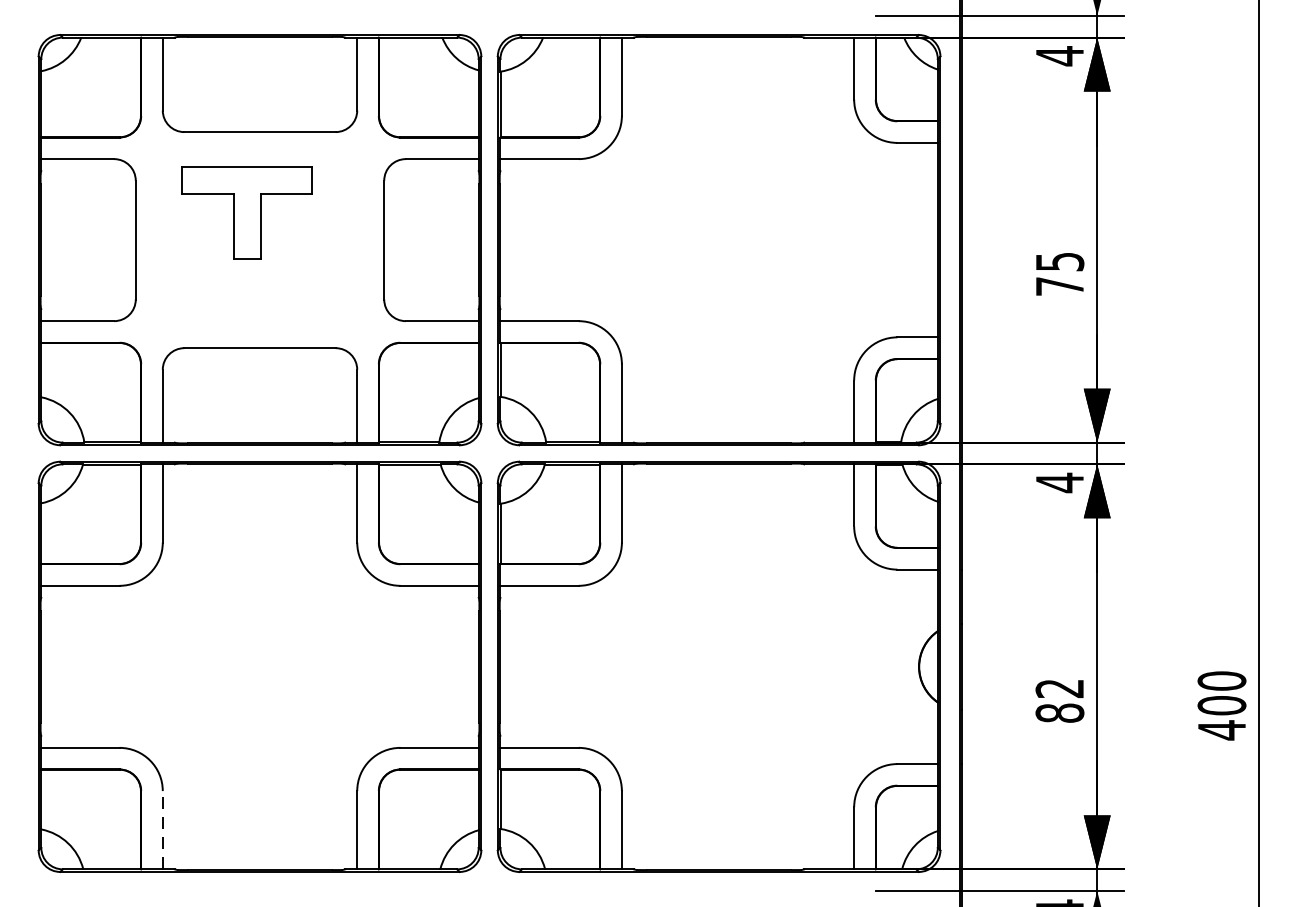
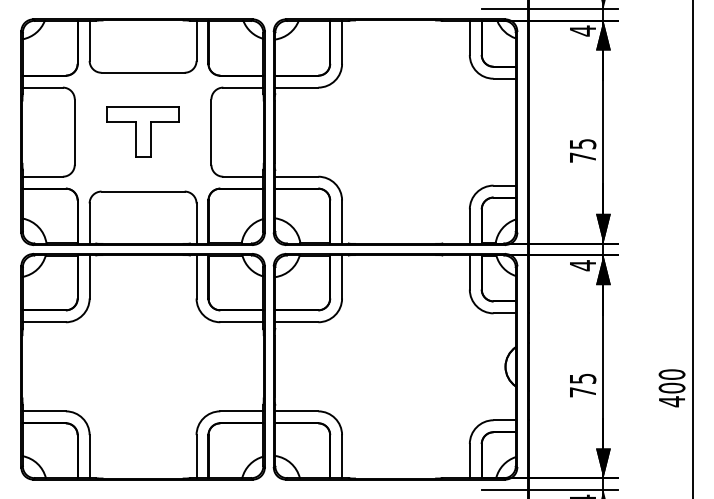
part: (246, 211) -> (142, 131), moved
text: (1059, 700) -> (582, 385), 82 -> 75
line: (162, 829) -> (89, 456), dashed -> solid

